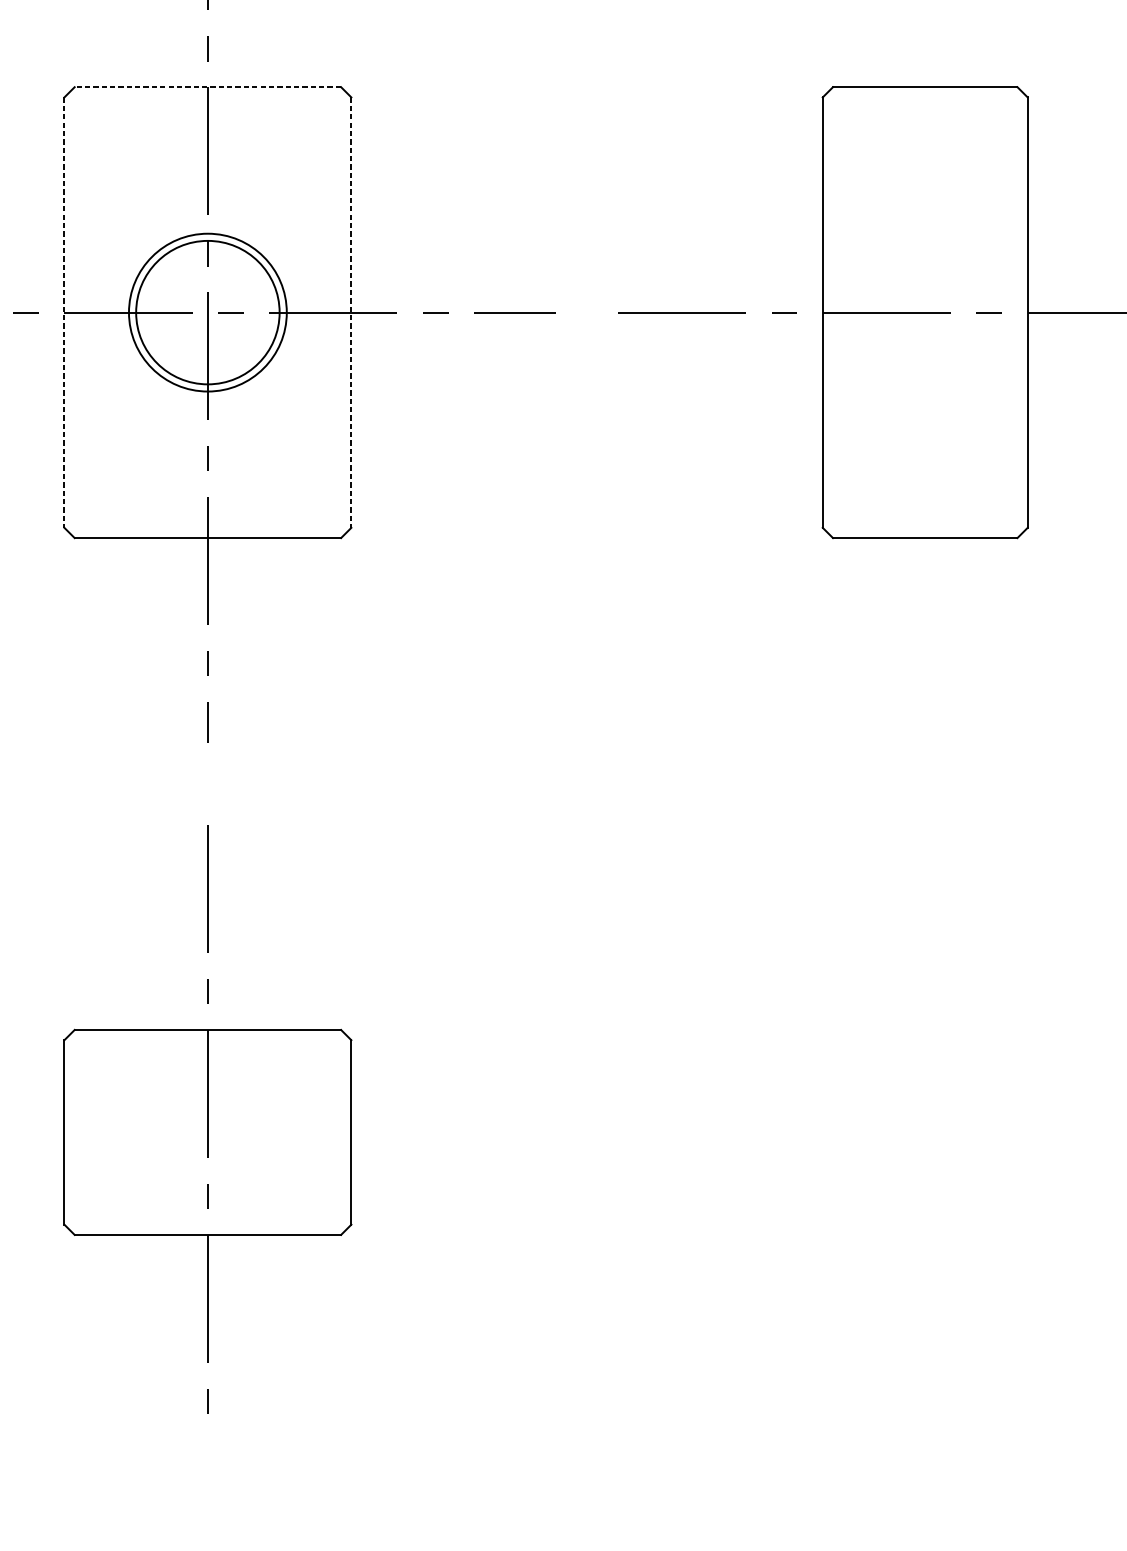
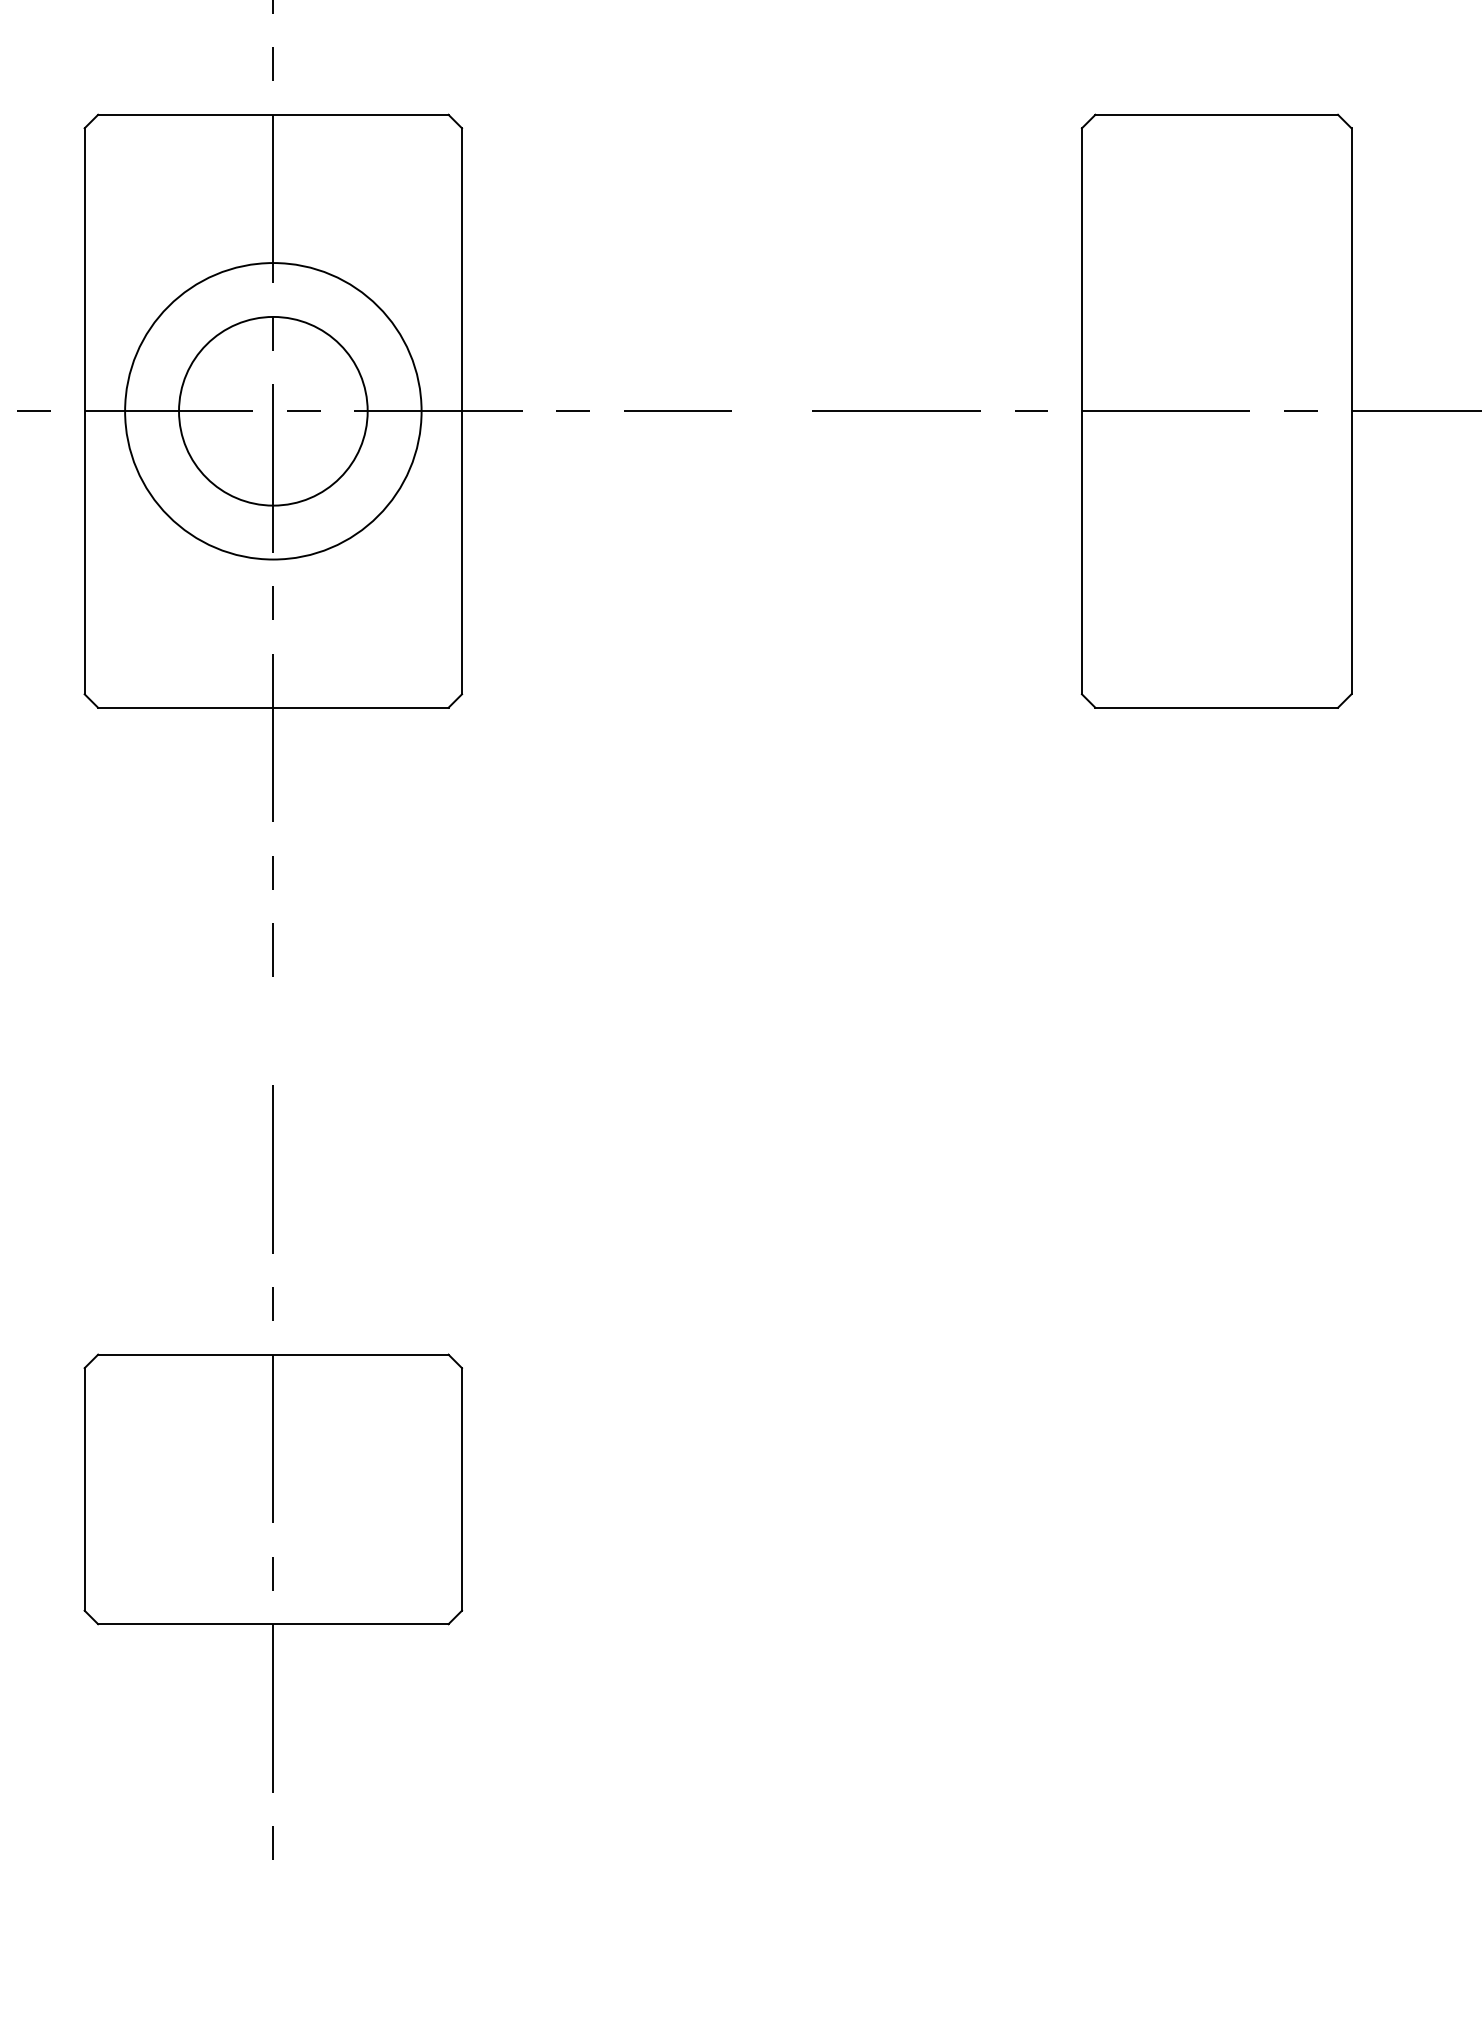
line: (207, 86) -> (272, 114), dashed -> solid
line: (64, 312) -> (84, 411), dashed -> solid
circle: (208, 312) -> (273, 411), size x1.43
line: (351, 312) -> (462, 411), dashed -> solid

